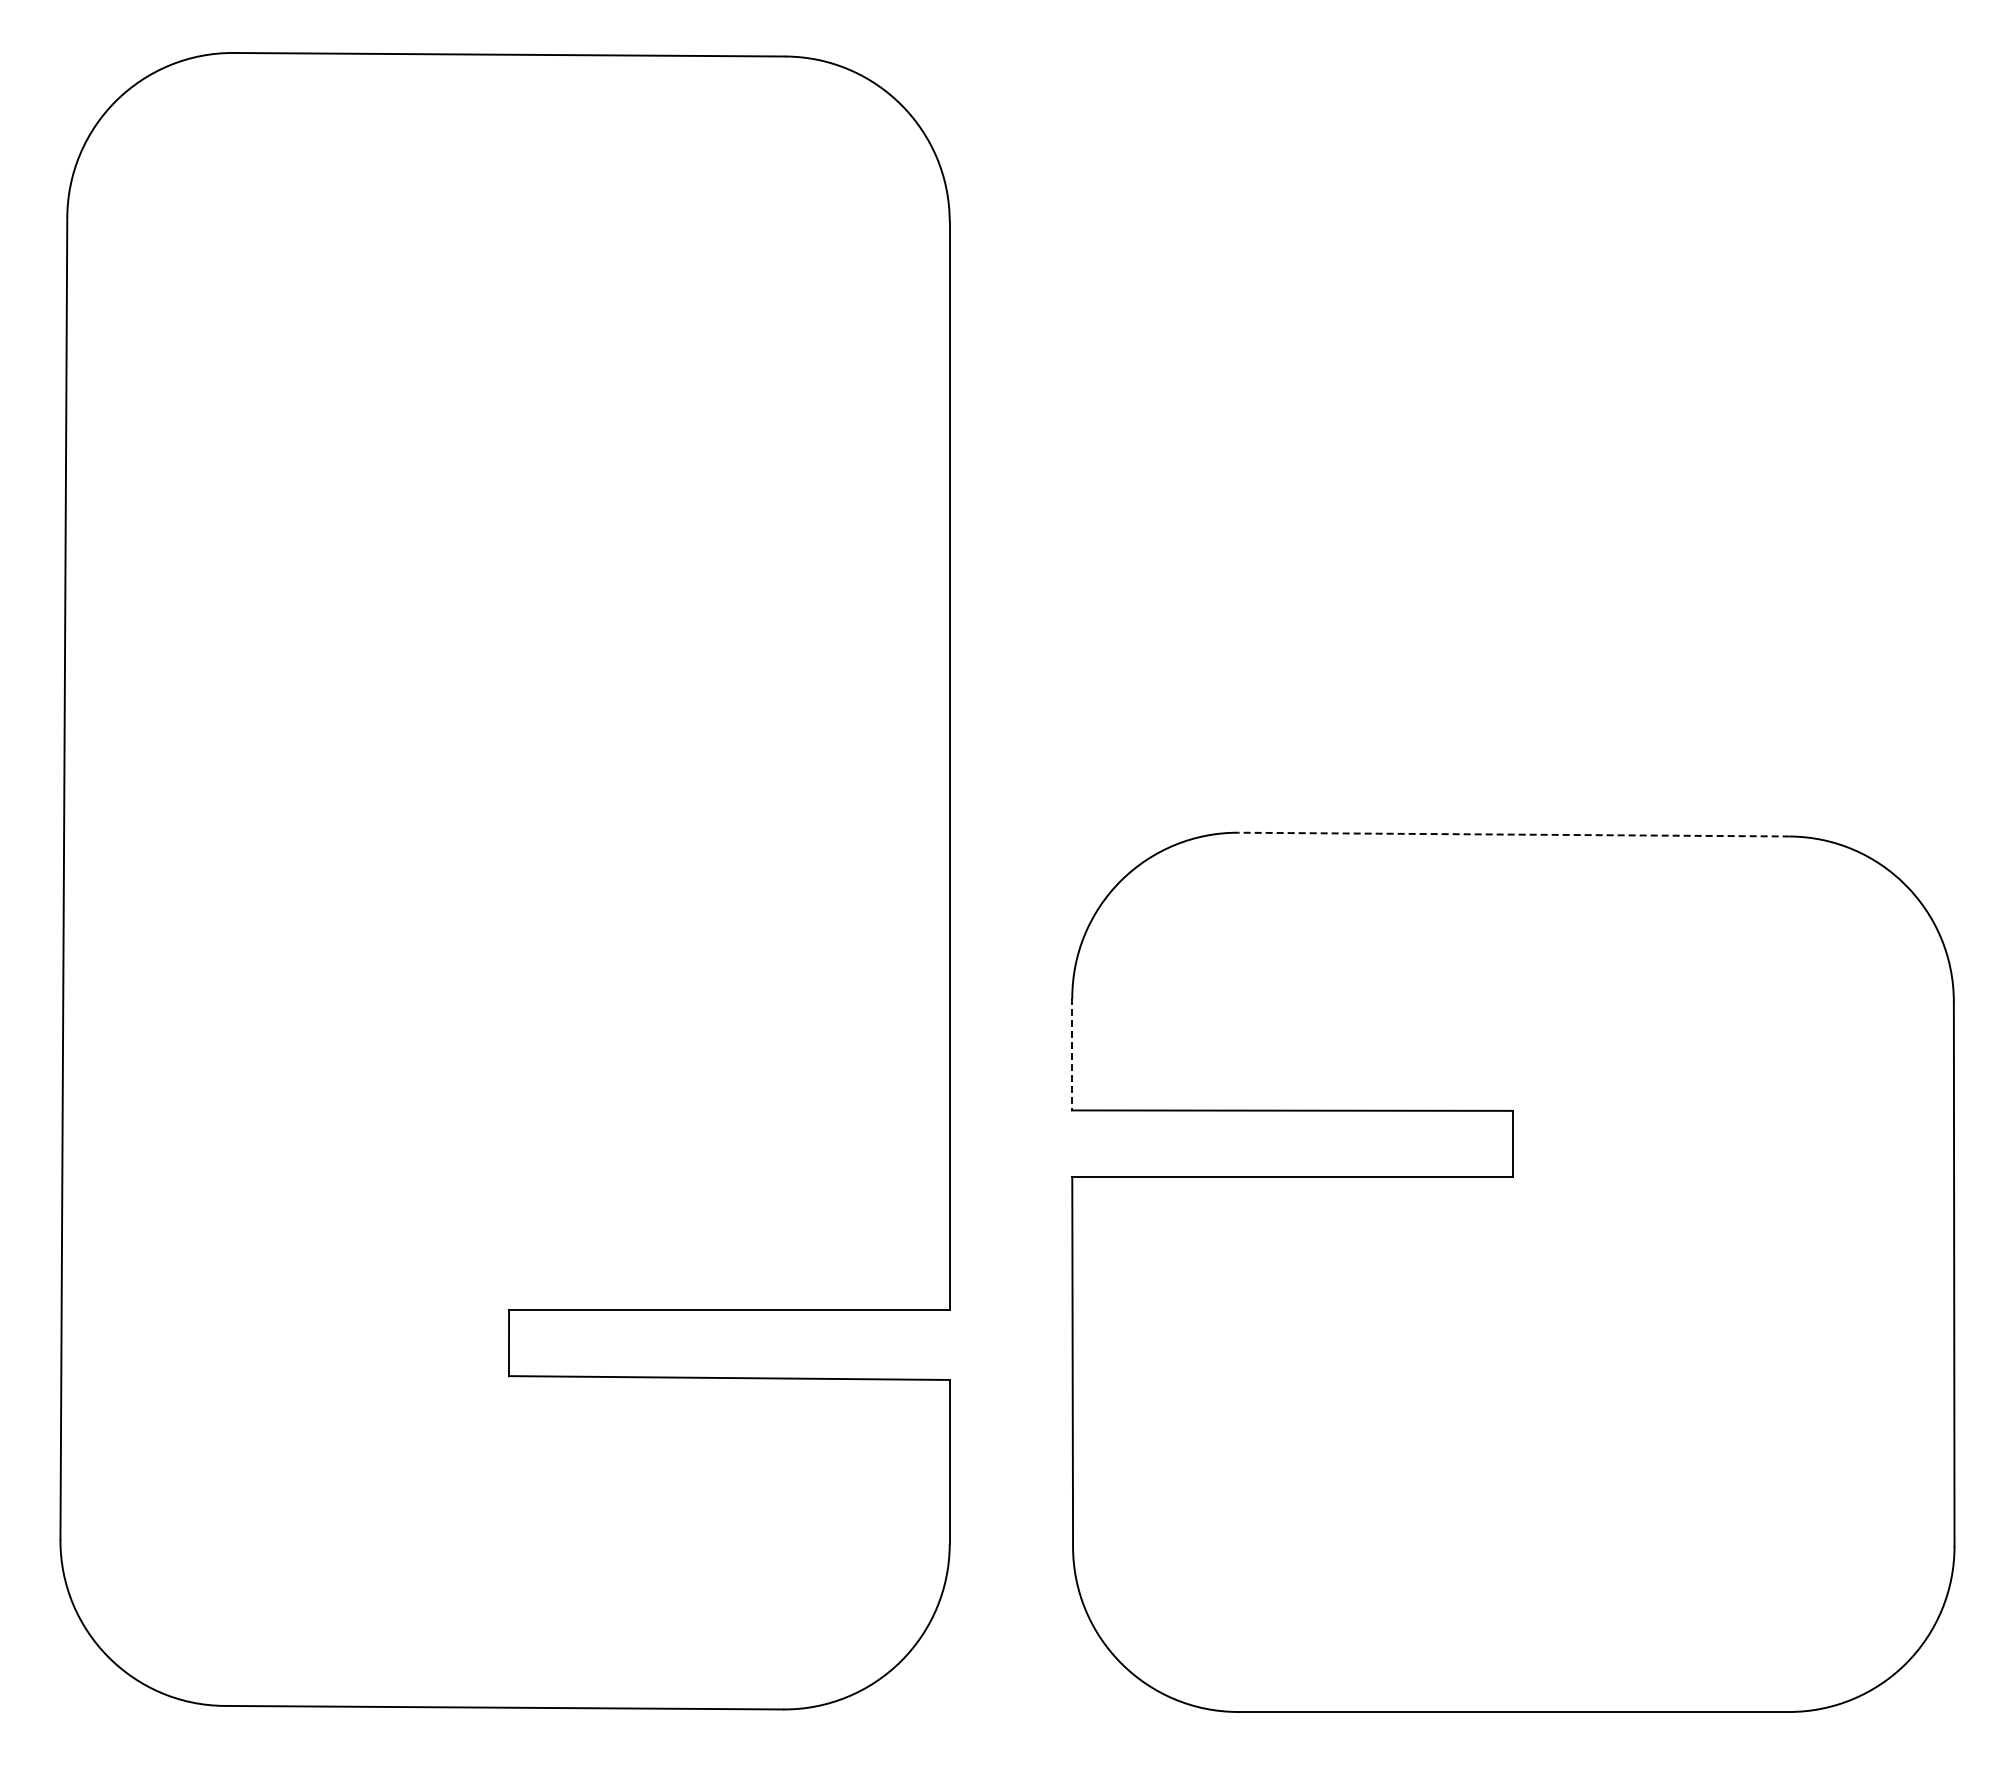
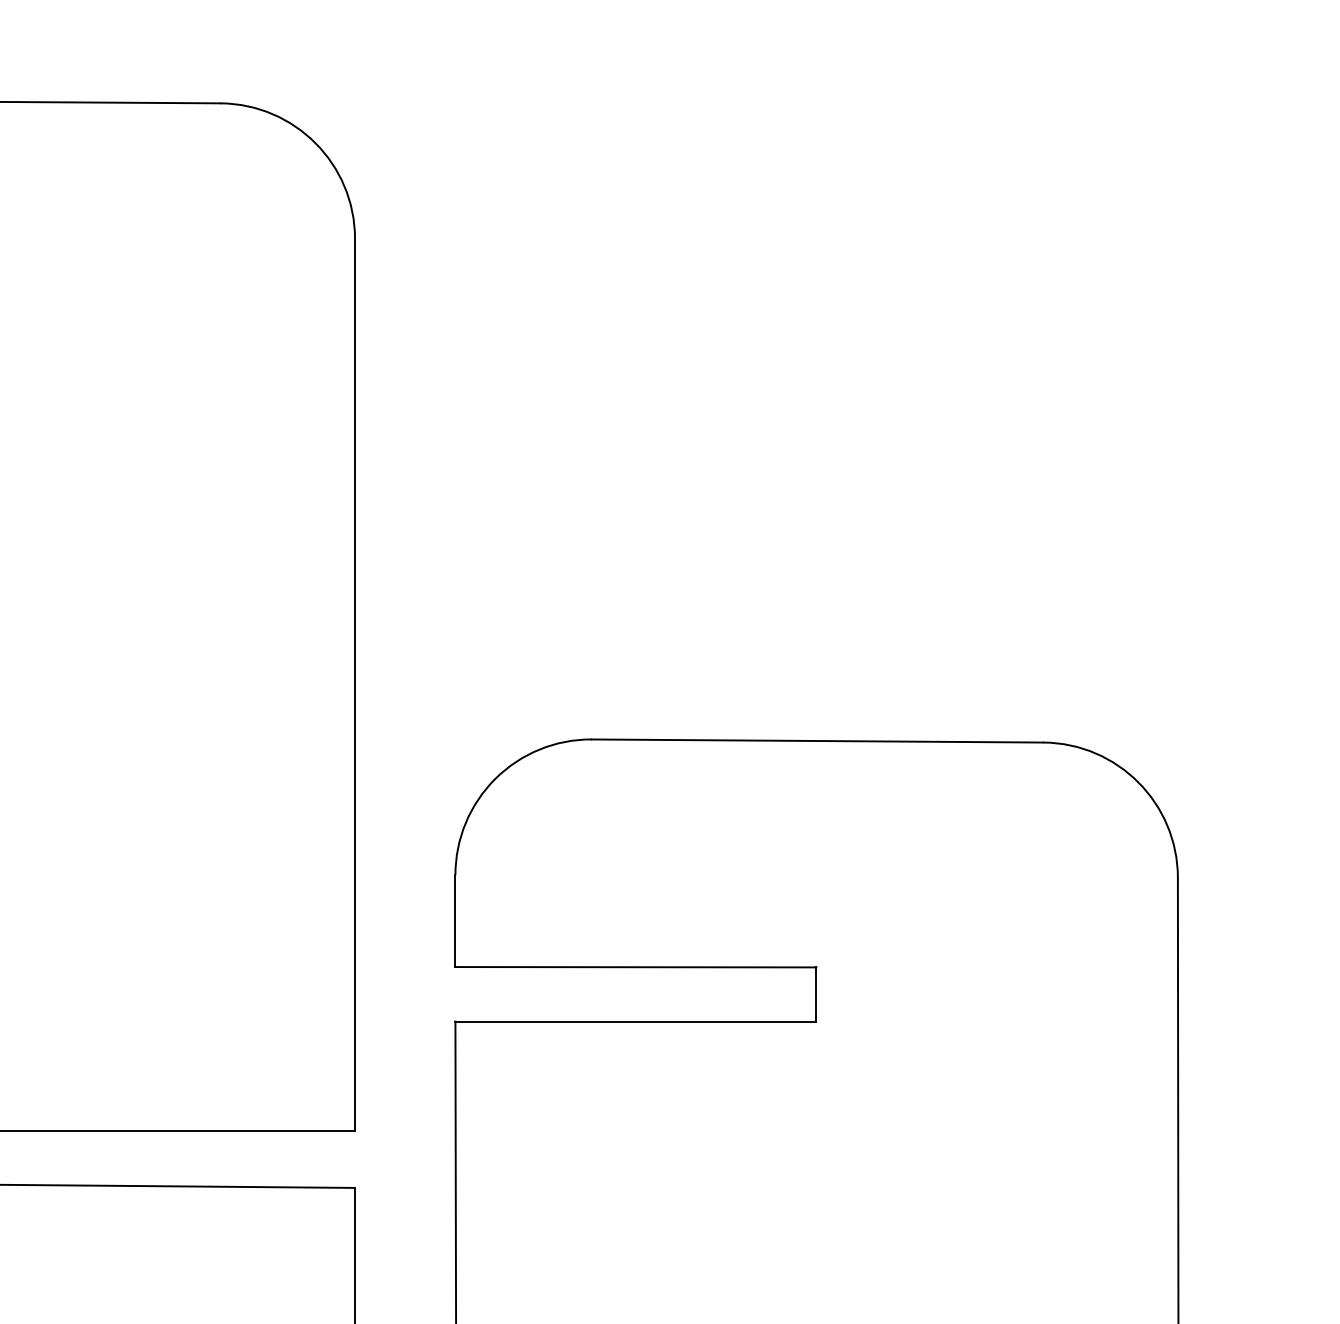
line: (1513, 834) -> (817, 740), dashed -> solid
line: (1072, 1054) -> (455, 921), dashed -> solid

